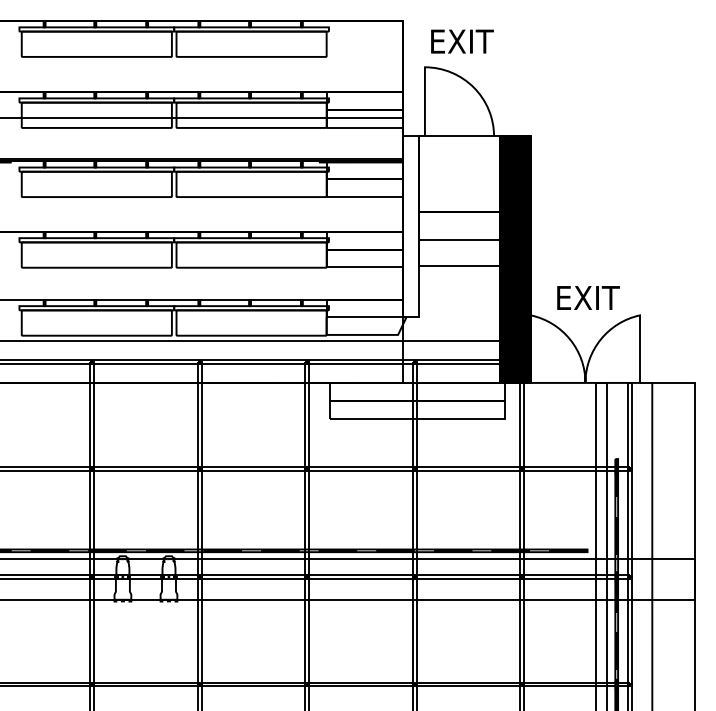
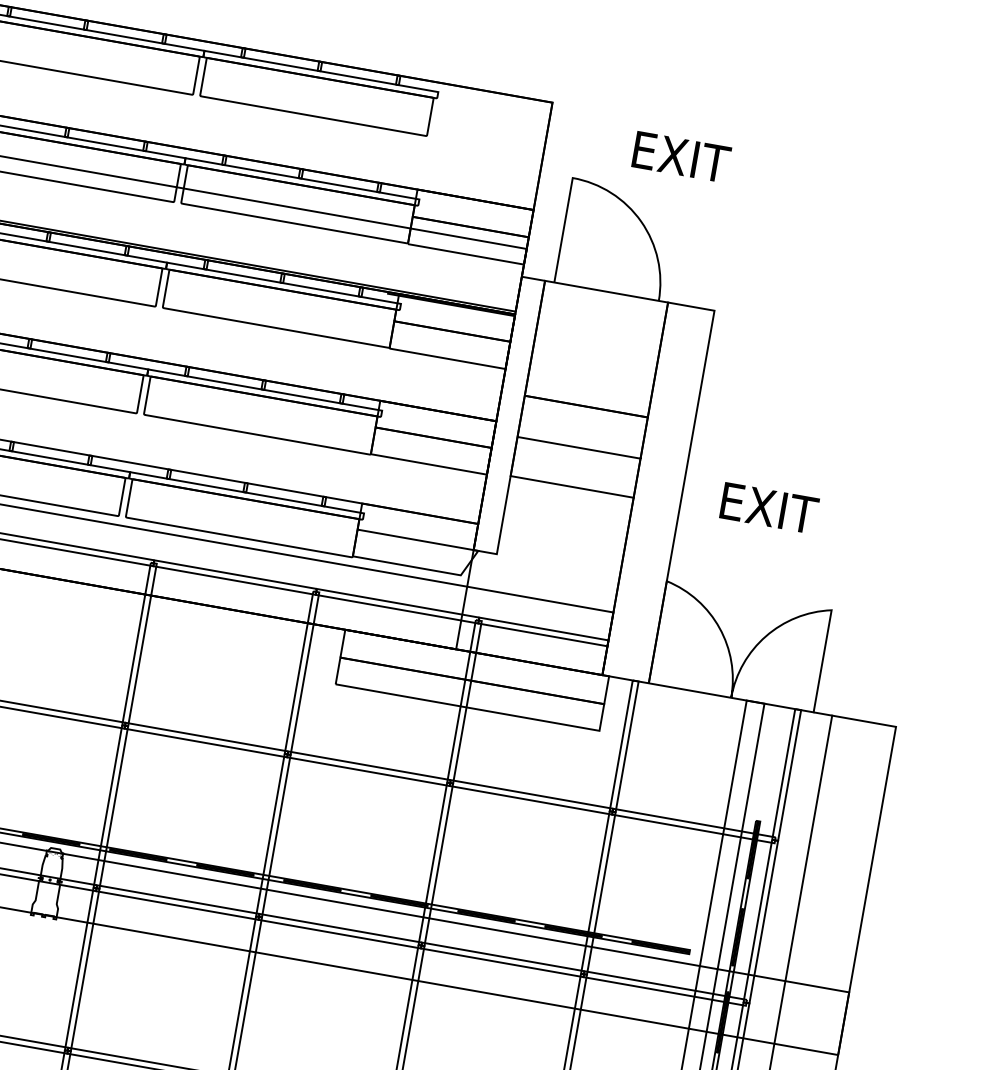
text: (462, 41) -> (681, 157), moved
hatch: (515, 259) -> (658, 492), removed
text: (588, 297) -> (769, 507), moved

